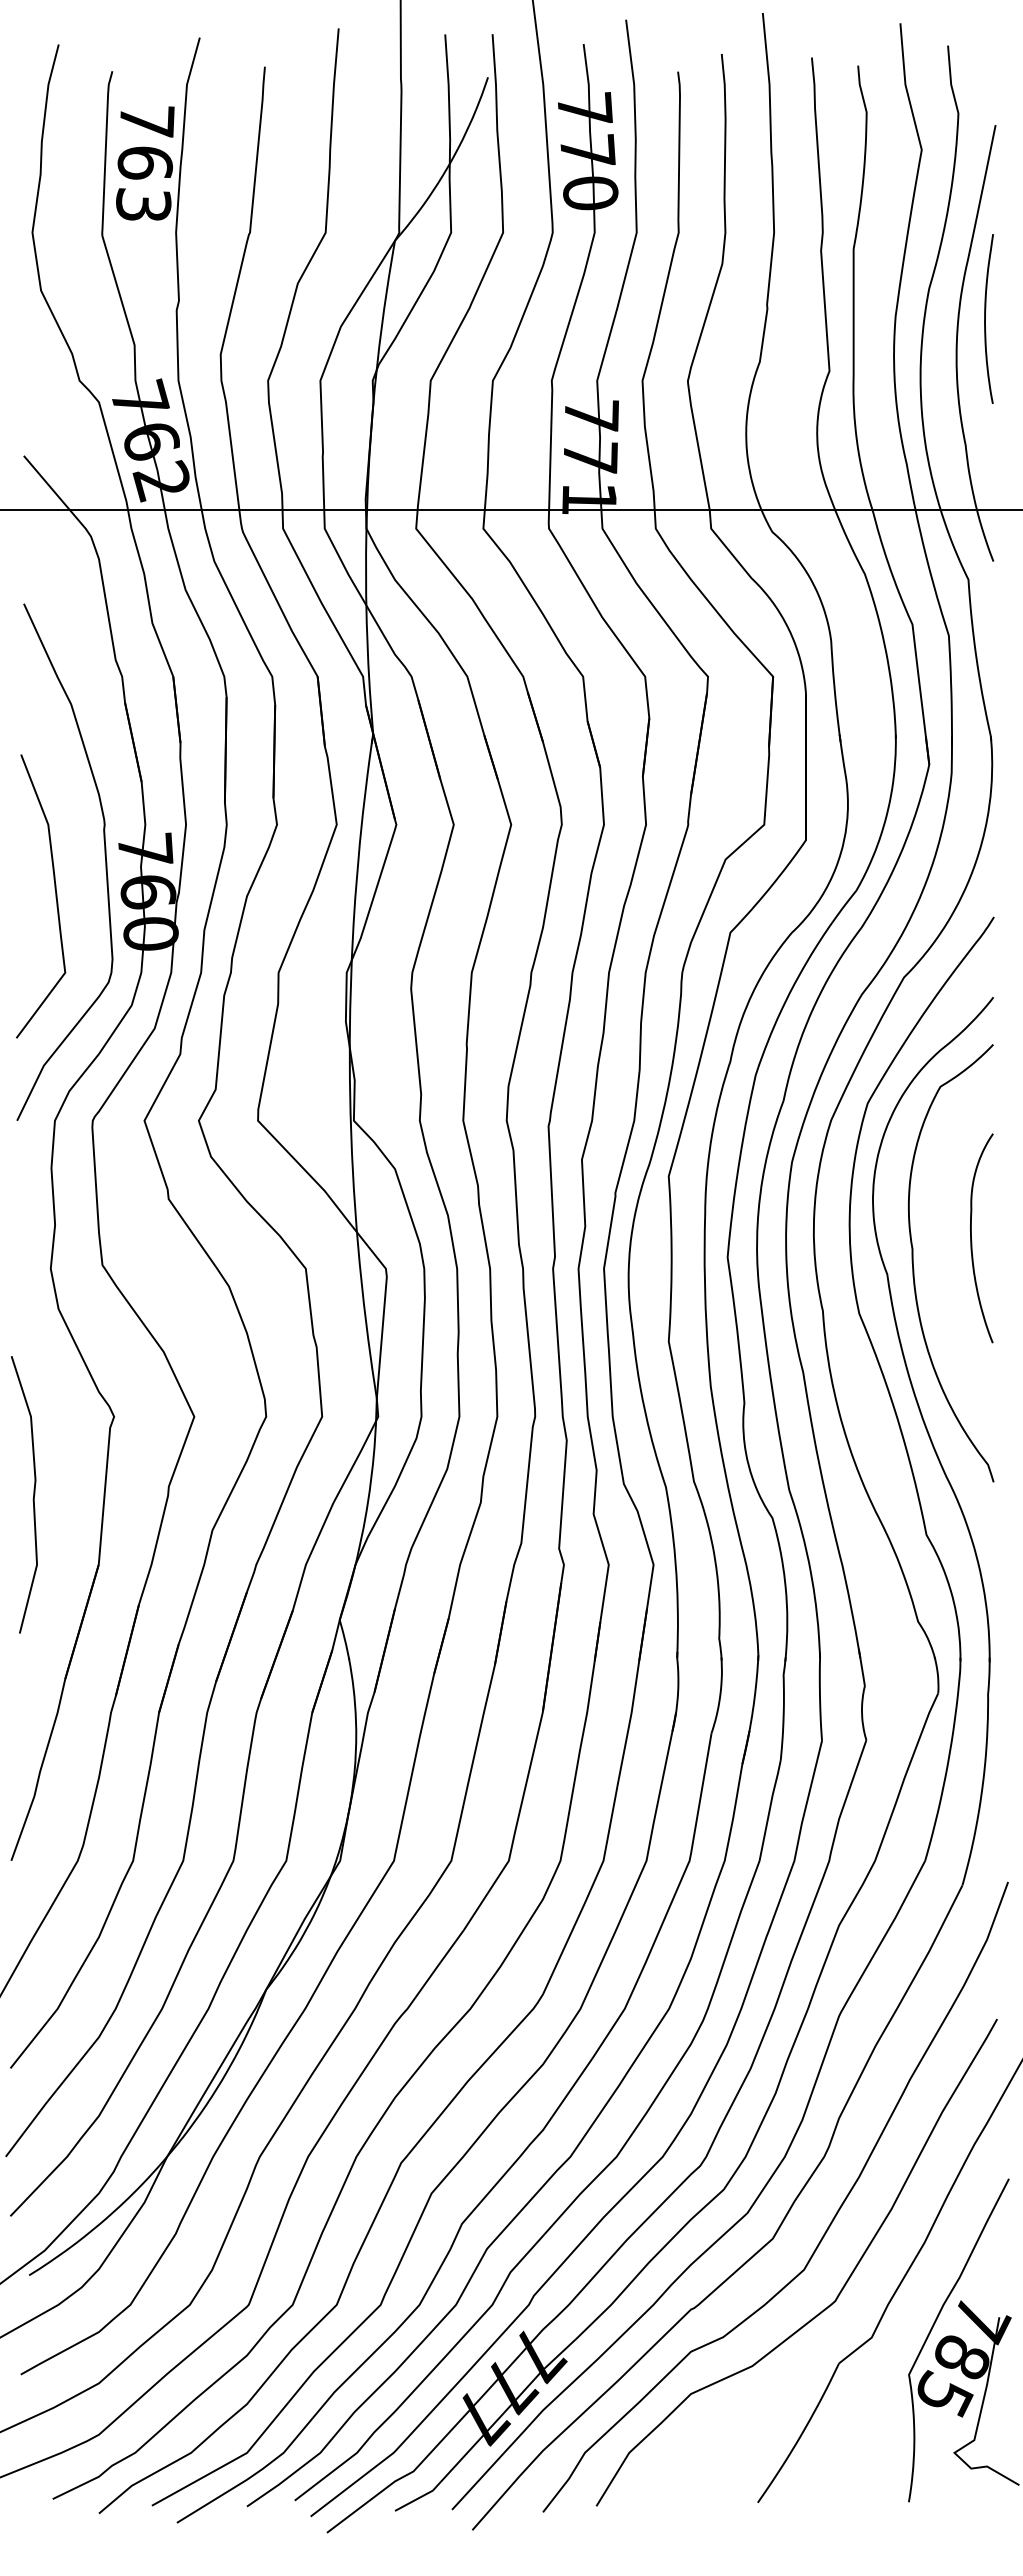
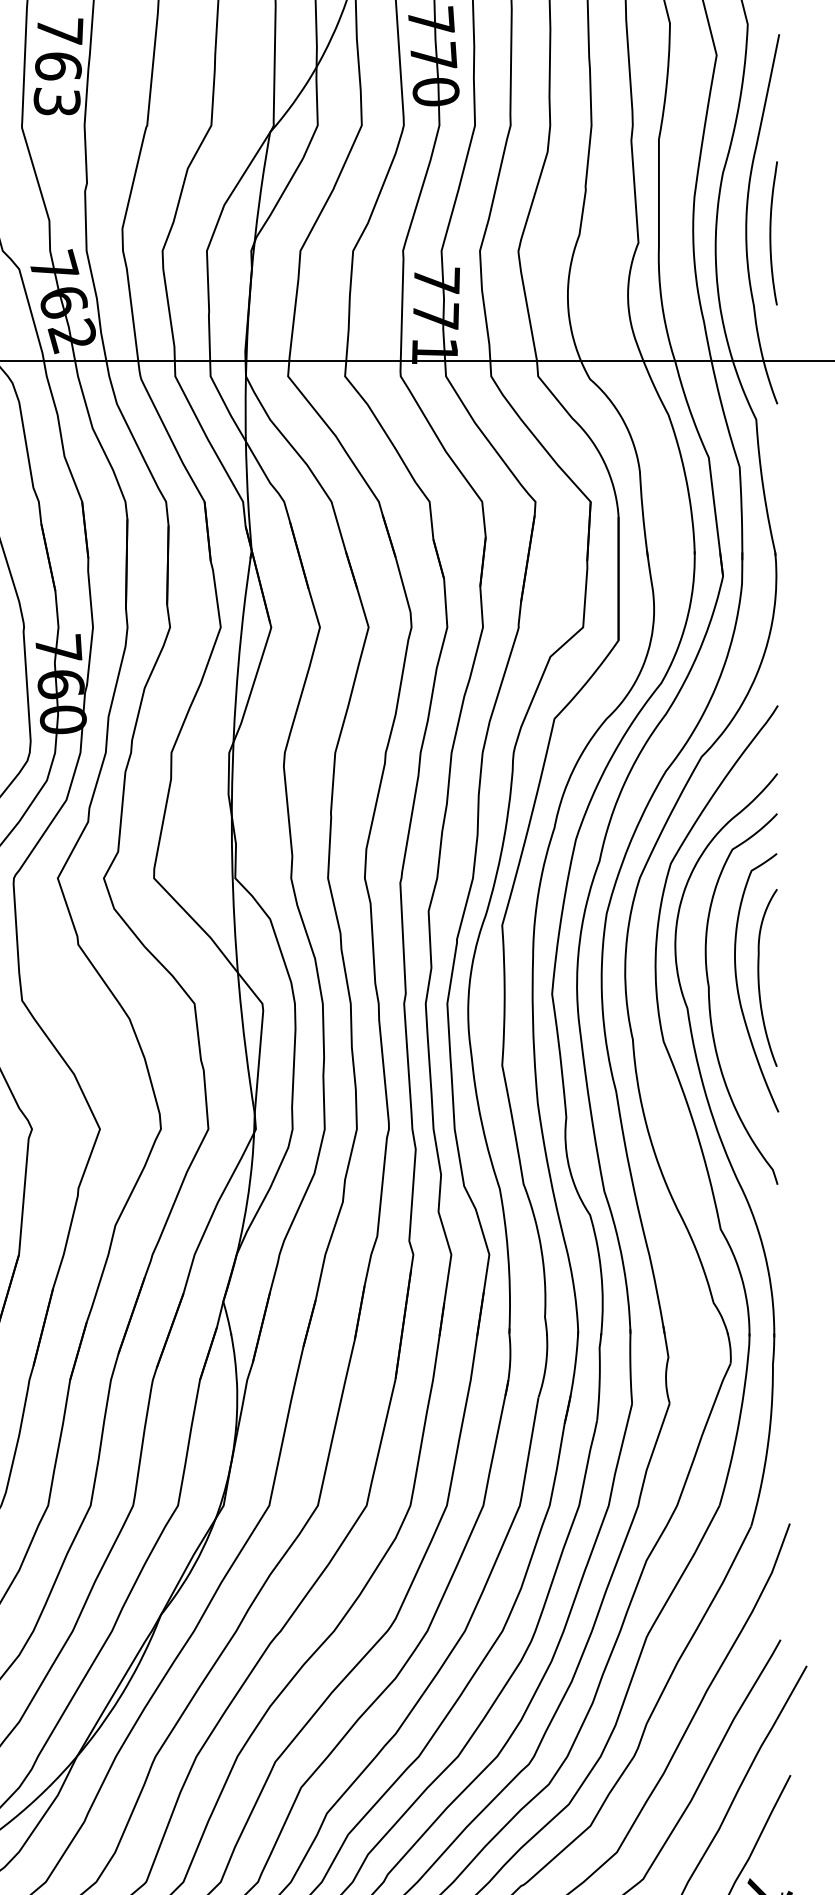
curve: (985, 318) -> (770, 232), moved
curve: (946, 1243) -> (737, 982), added

